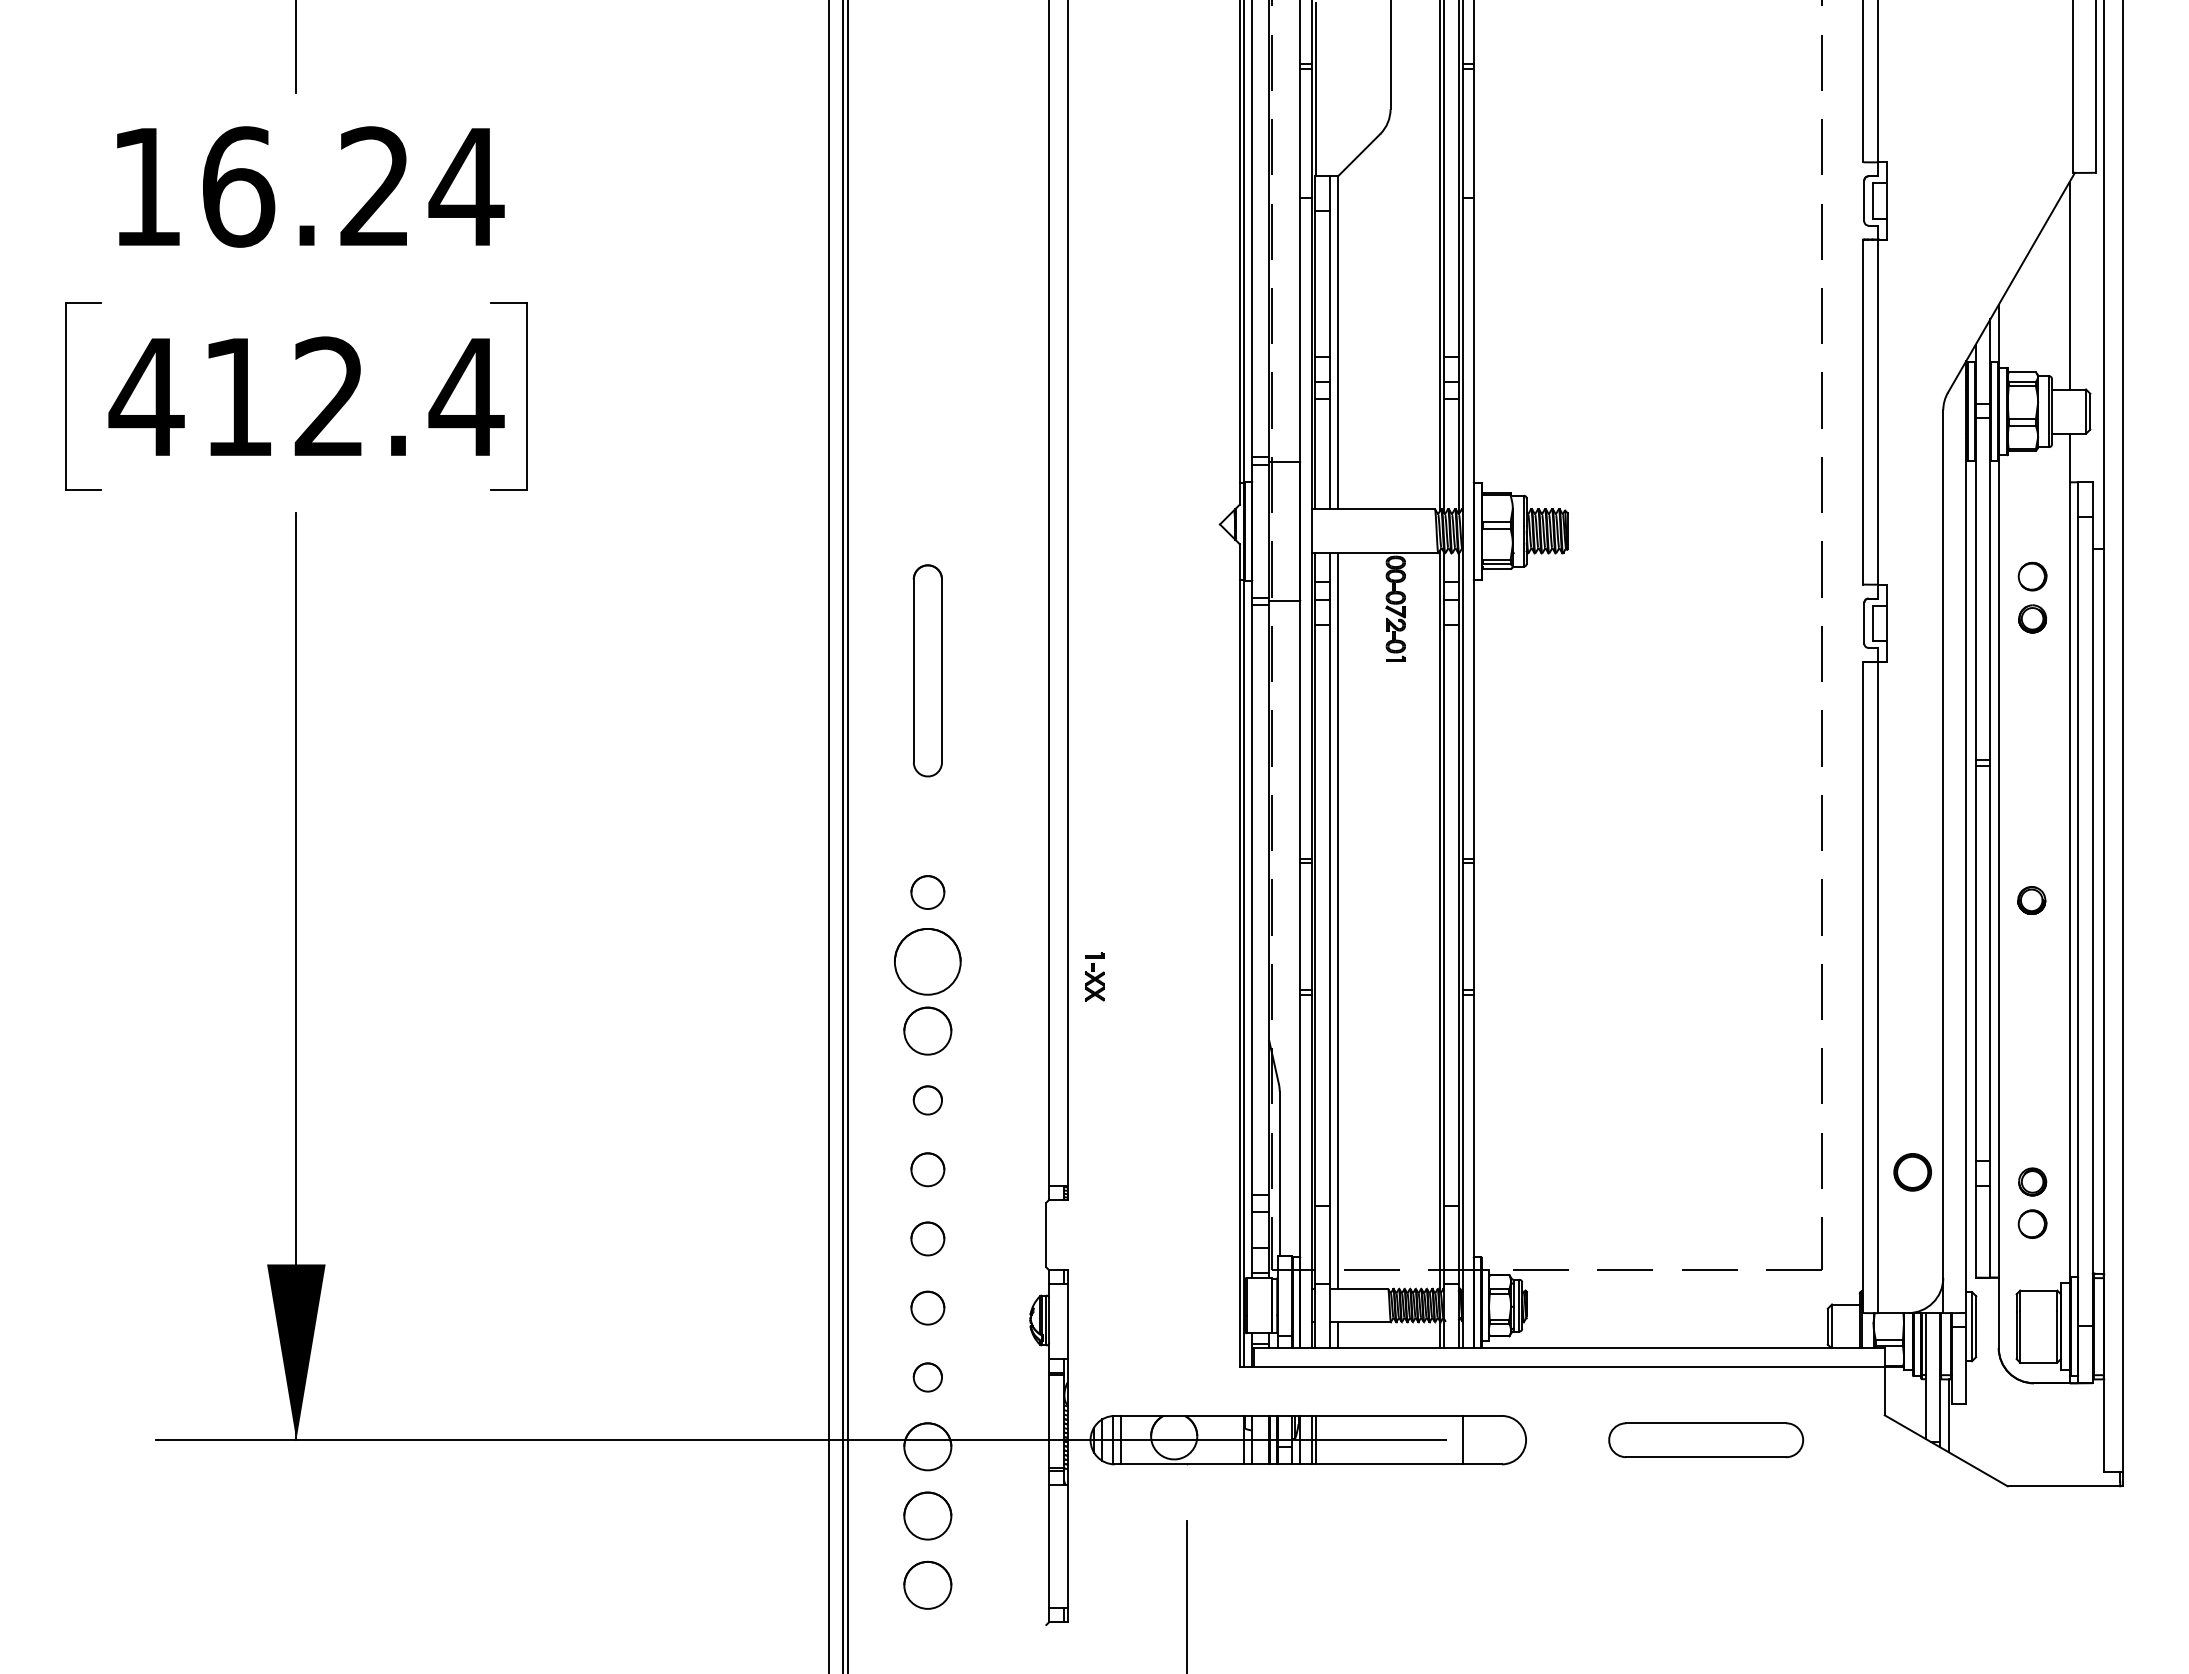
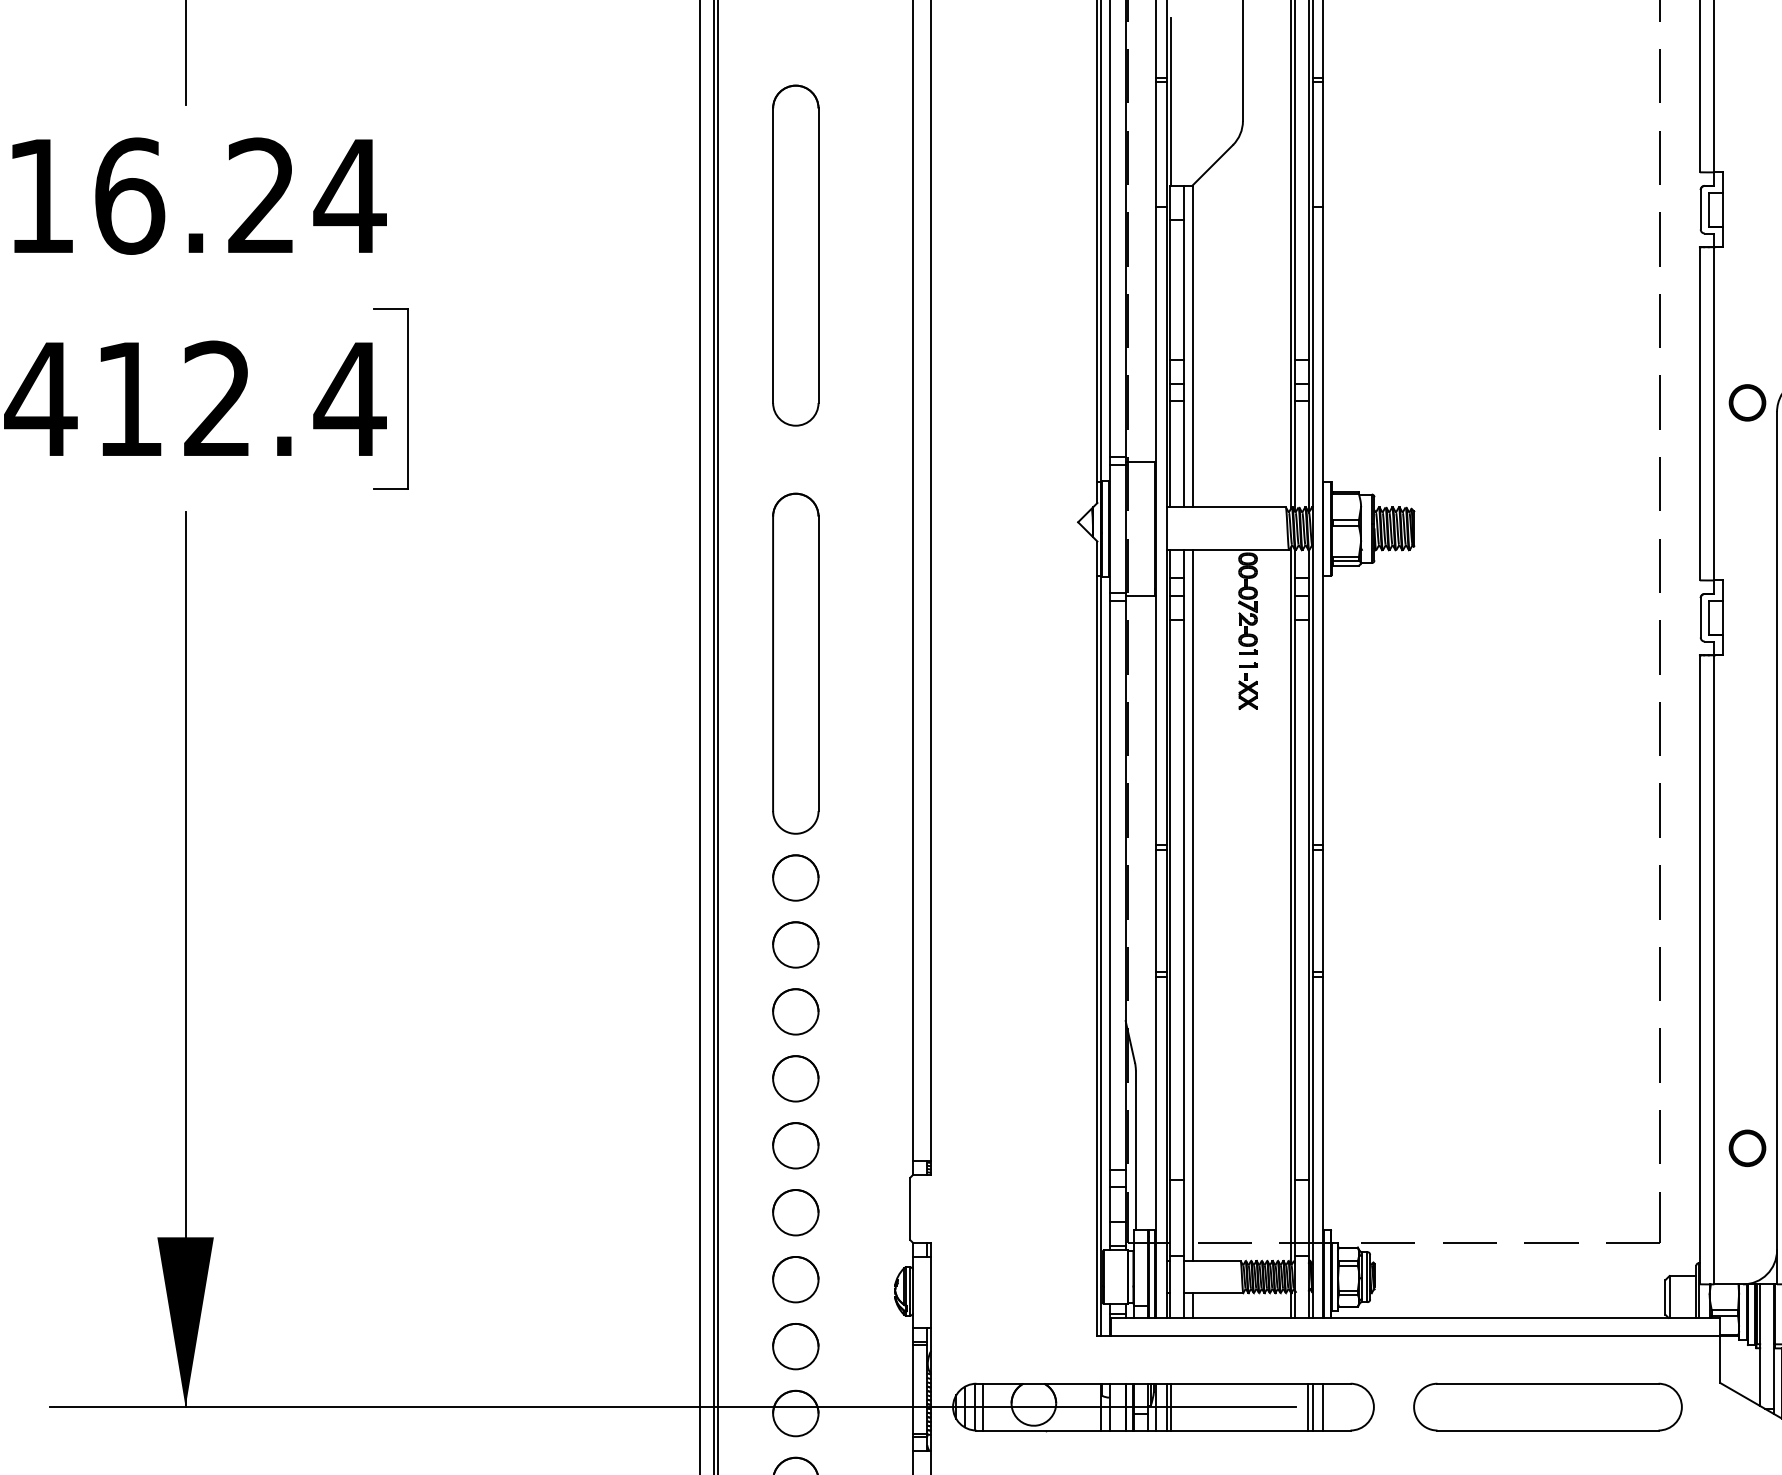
part: (927, 248) -> (795, 255), added
part: (1912, 400) -> (1747, 402), added
part: (927, 670) -> (795, 663), size x1.67
circle: (927, 892) -> (795, 877), size x1.43
circle: (927, 961) -> (795, 944), size x0.71
part: (1094, 976) -> (1247, 685), moved
circle: (927, 1100) -> (795, 1078), size x1.67
circle: (927, 1169) -> (795, 1145), size x1.43
circle: (927, 1238) -> (795, 1212), size x1.43
circle: (927, 1307) -> (795, 1278), size x1.43
circle: (927, 1377) -> (795, 1346), size x1.67
line: (1458, 1439) -> (1308, 1406), added
line: (1473, 1439) -> (1323, 1406), added
part: (1705, 1440) -> (1547, 1407), size x1.43

